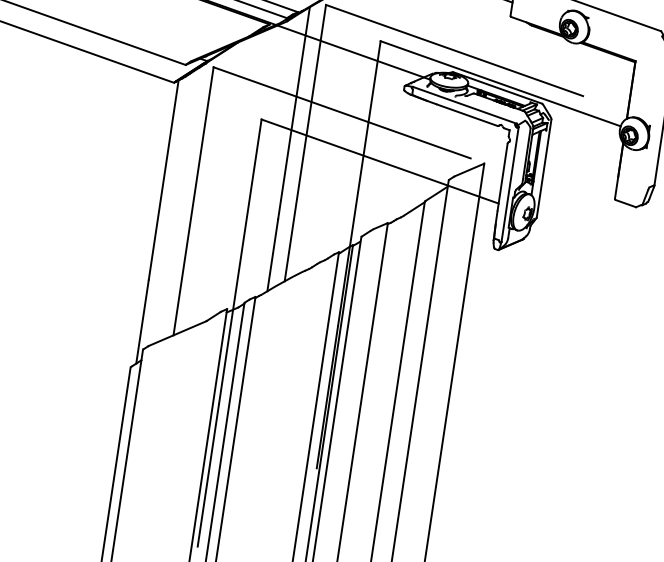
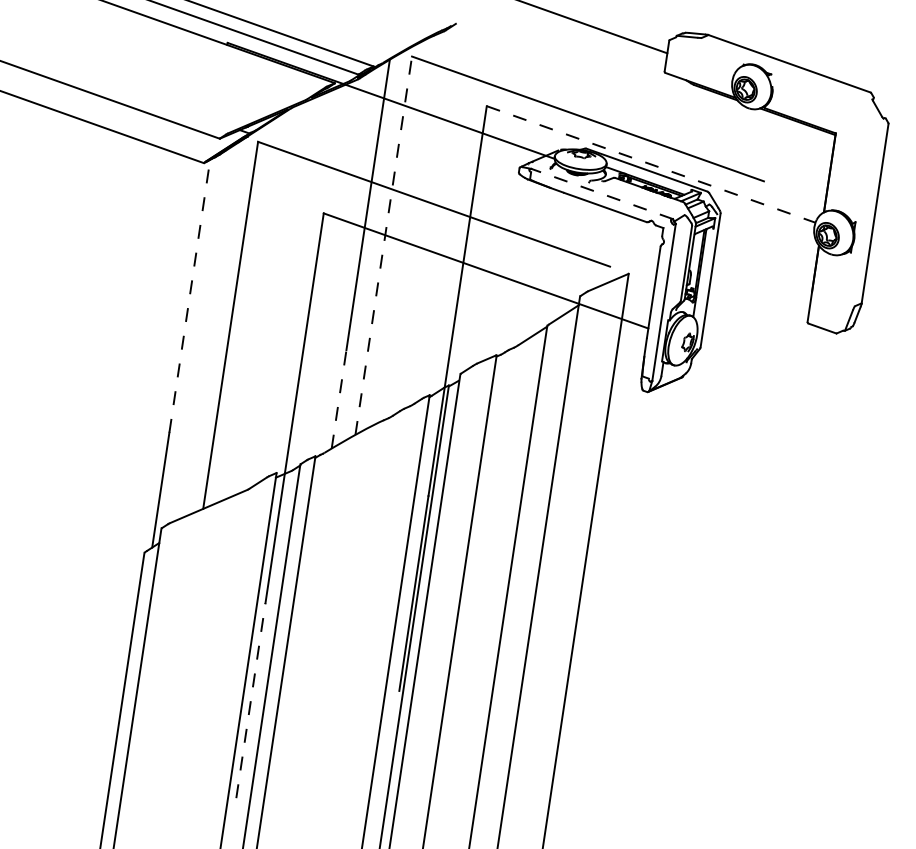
line: (500, 83) -> (651, 164), solid -> dashed
line: (464, 104) -> (601, 193), solid -> dashed
line: (305, 142) -> (383, 245), solid -> dashed
line: (163, 179) -> (189, 295), solid -> dashed
line: (273, 255) -> (339, 399), solid -> dashed
line: (208, 475) -> (250, 700), solid -> dashed

